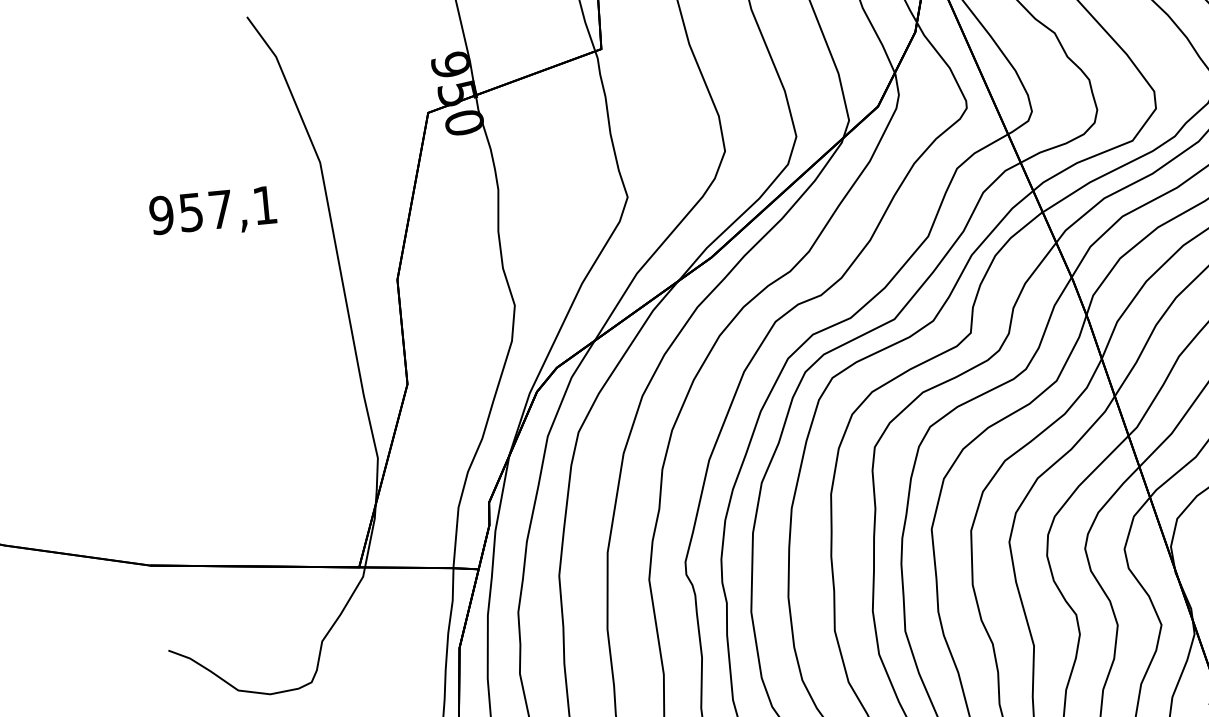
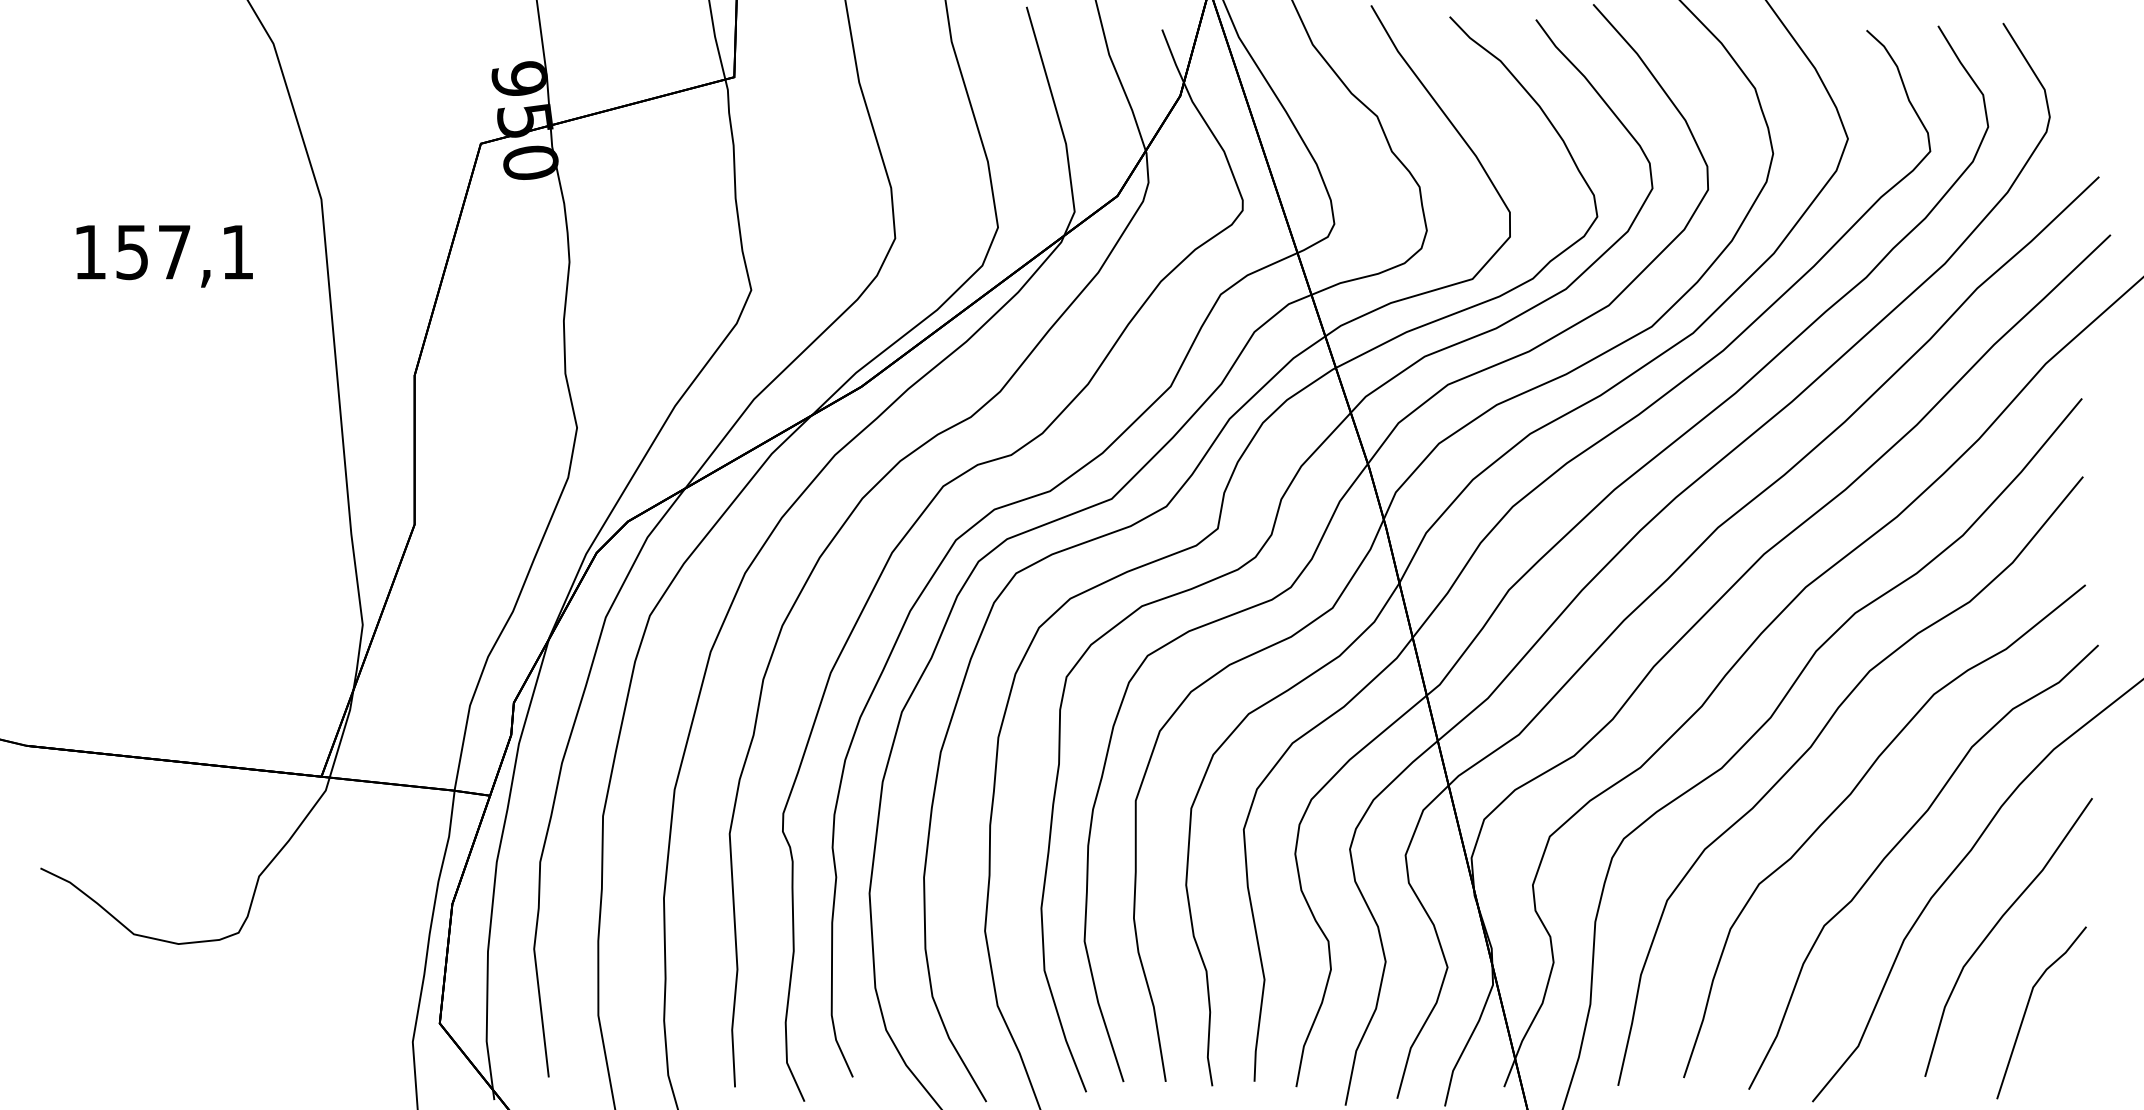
text: (161, 215) -> (89, 252), 957,1 -> 157,1

